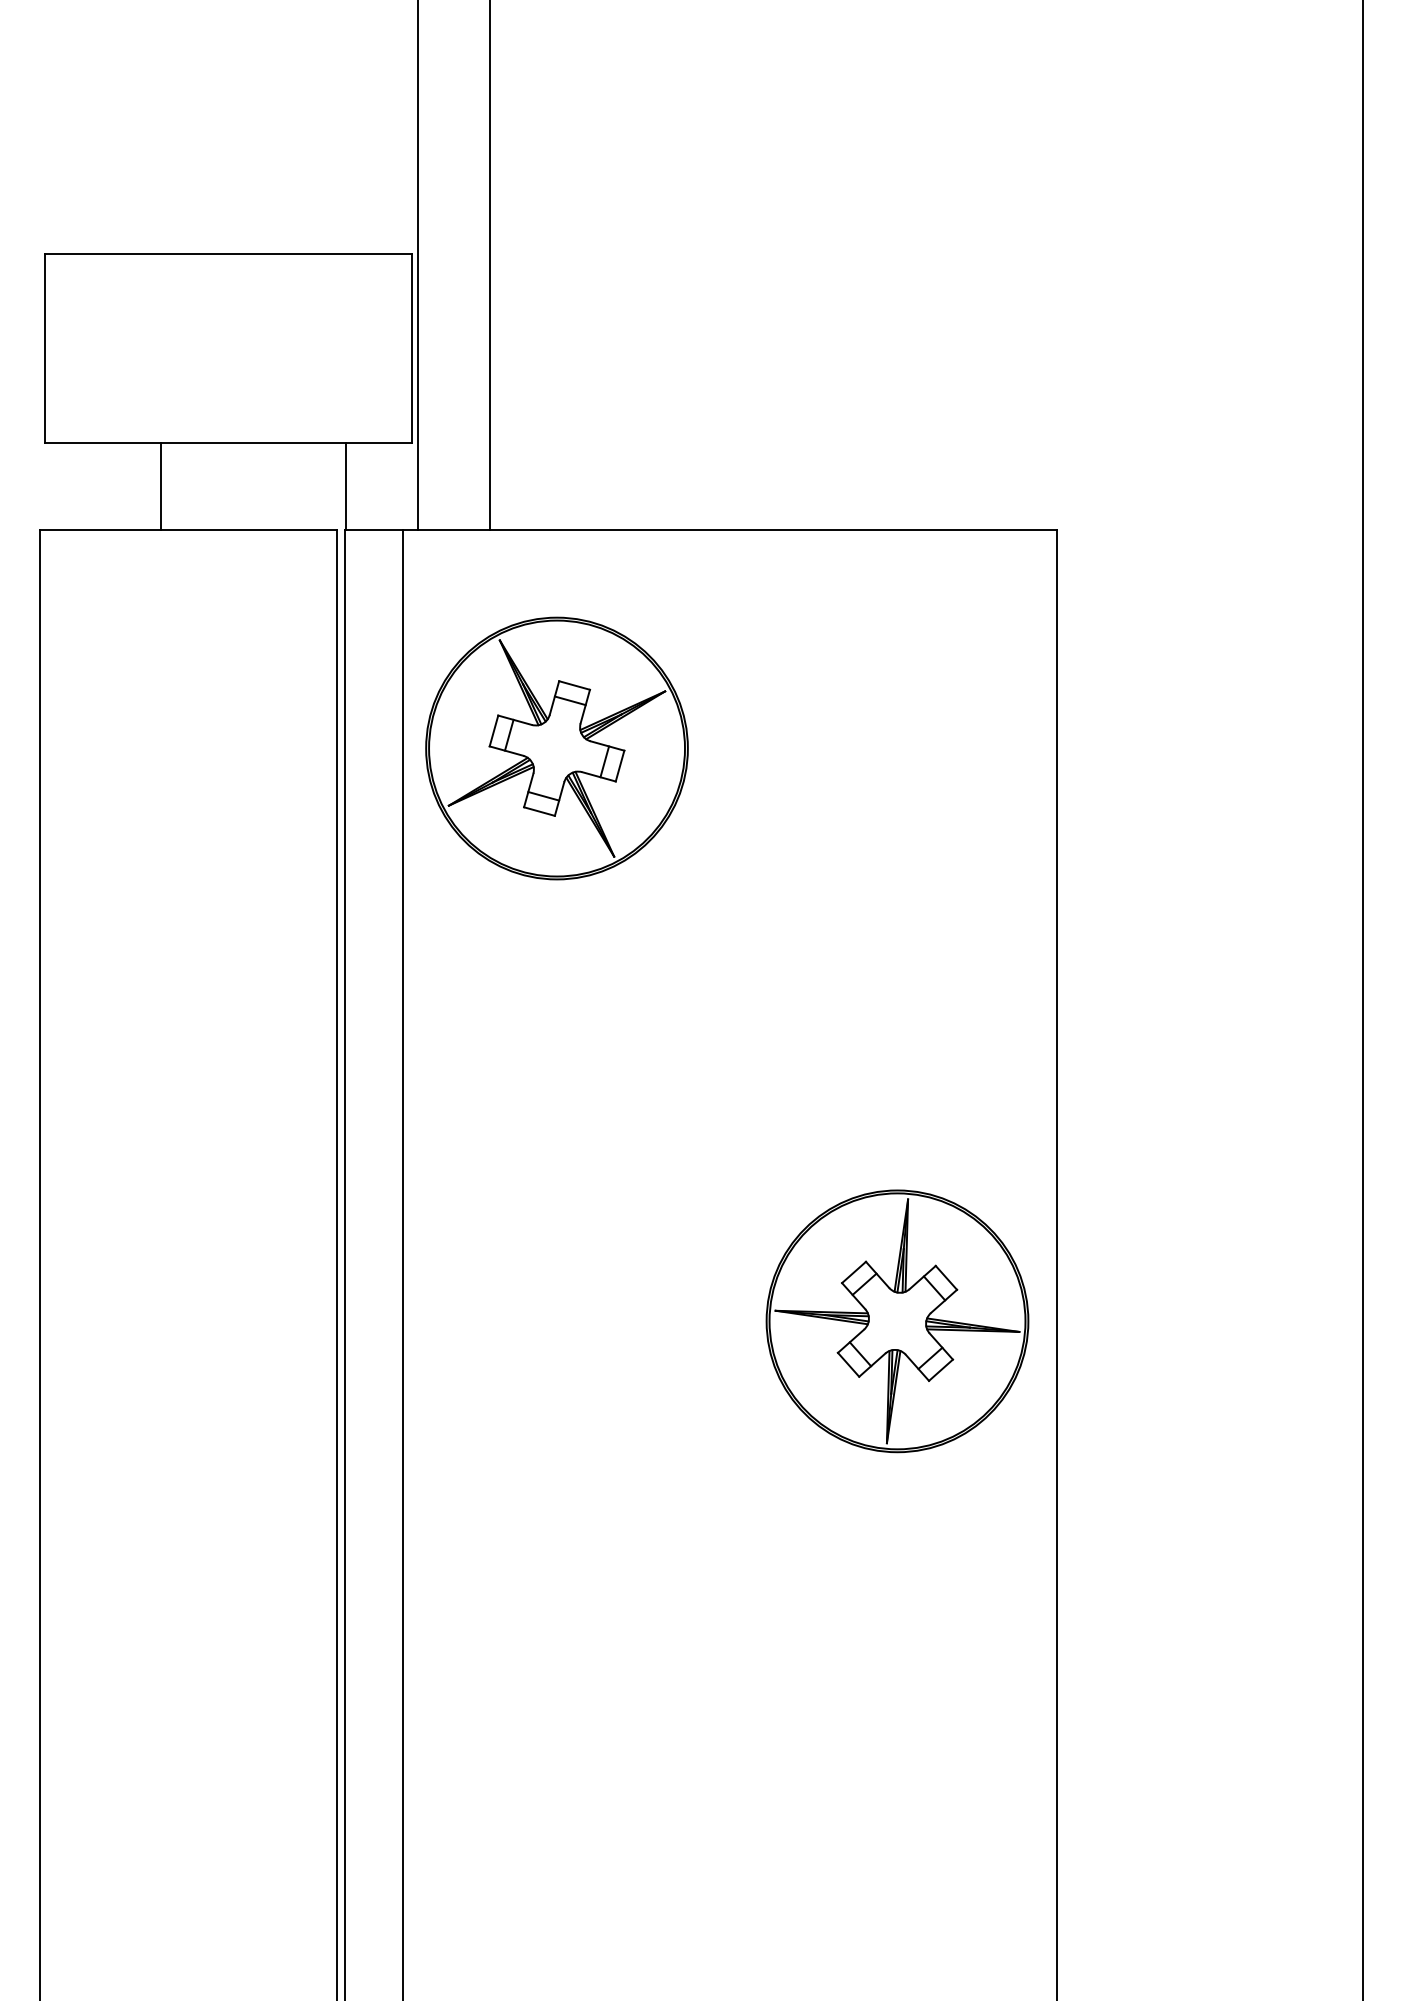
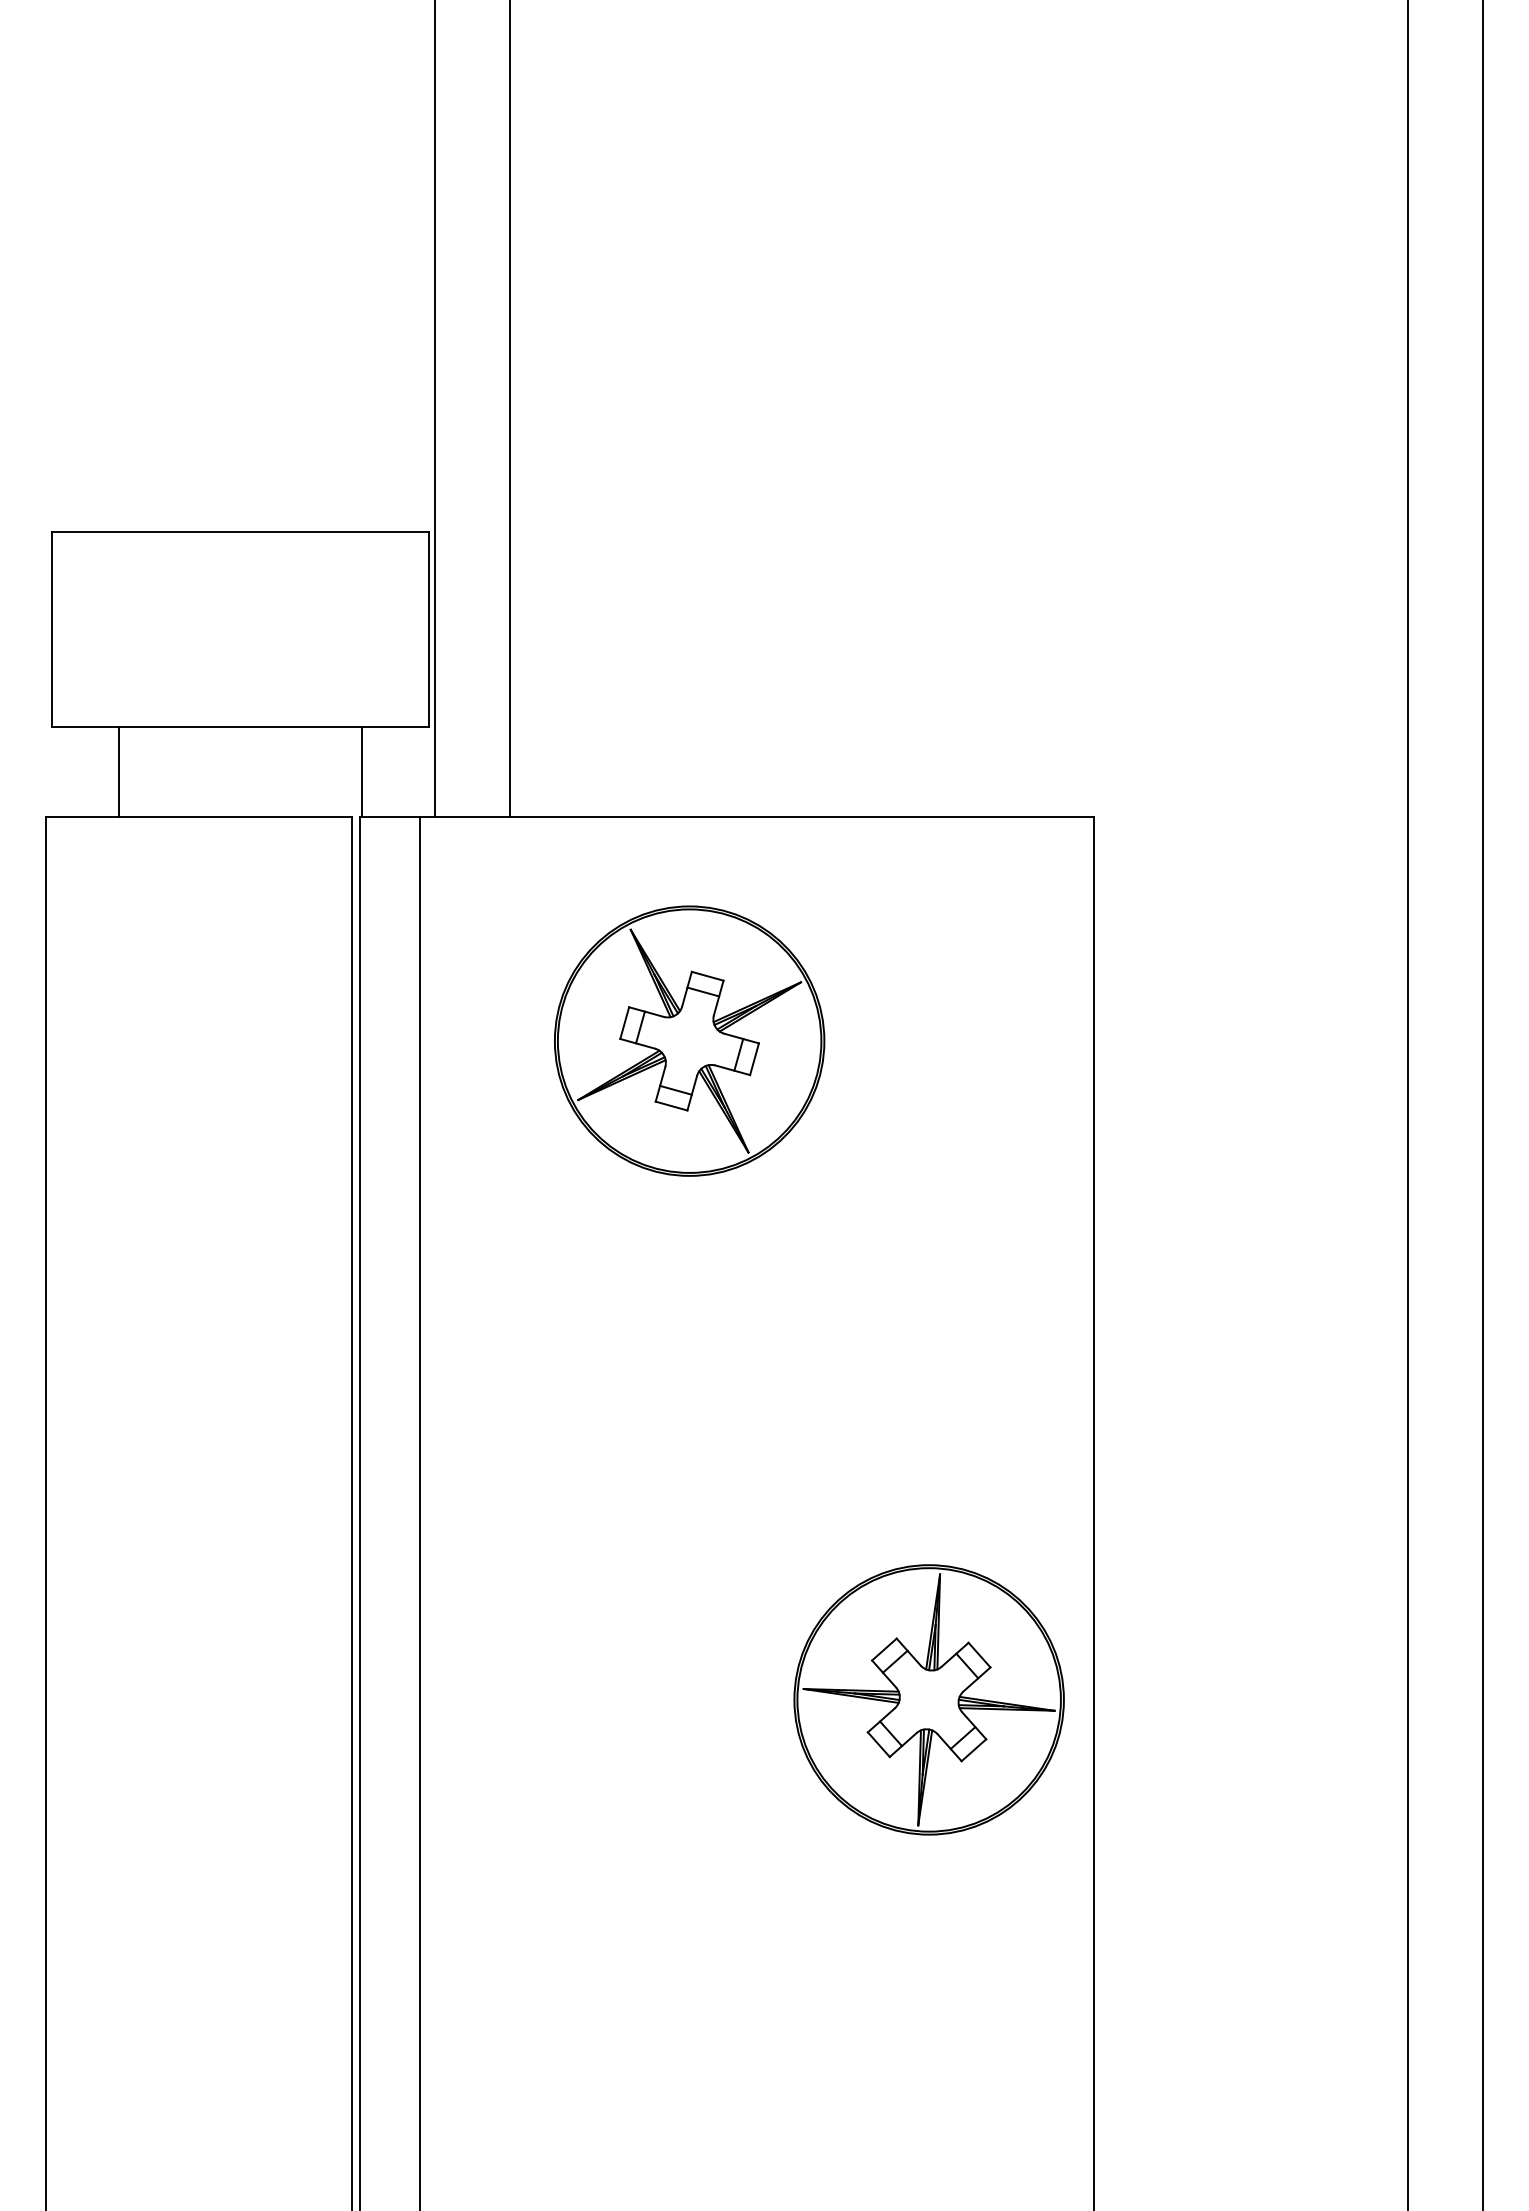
line: (161, 486) -> (119, 771), moved
part: (556, 747) -> (689, 1040), moved
part: (896, 1320) -> (928, 1699), moved

